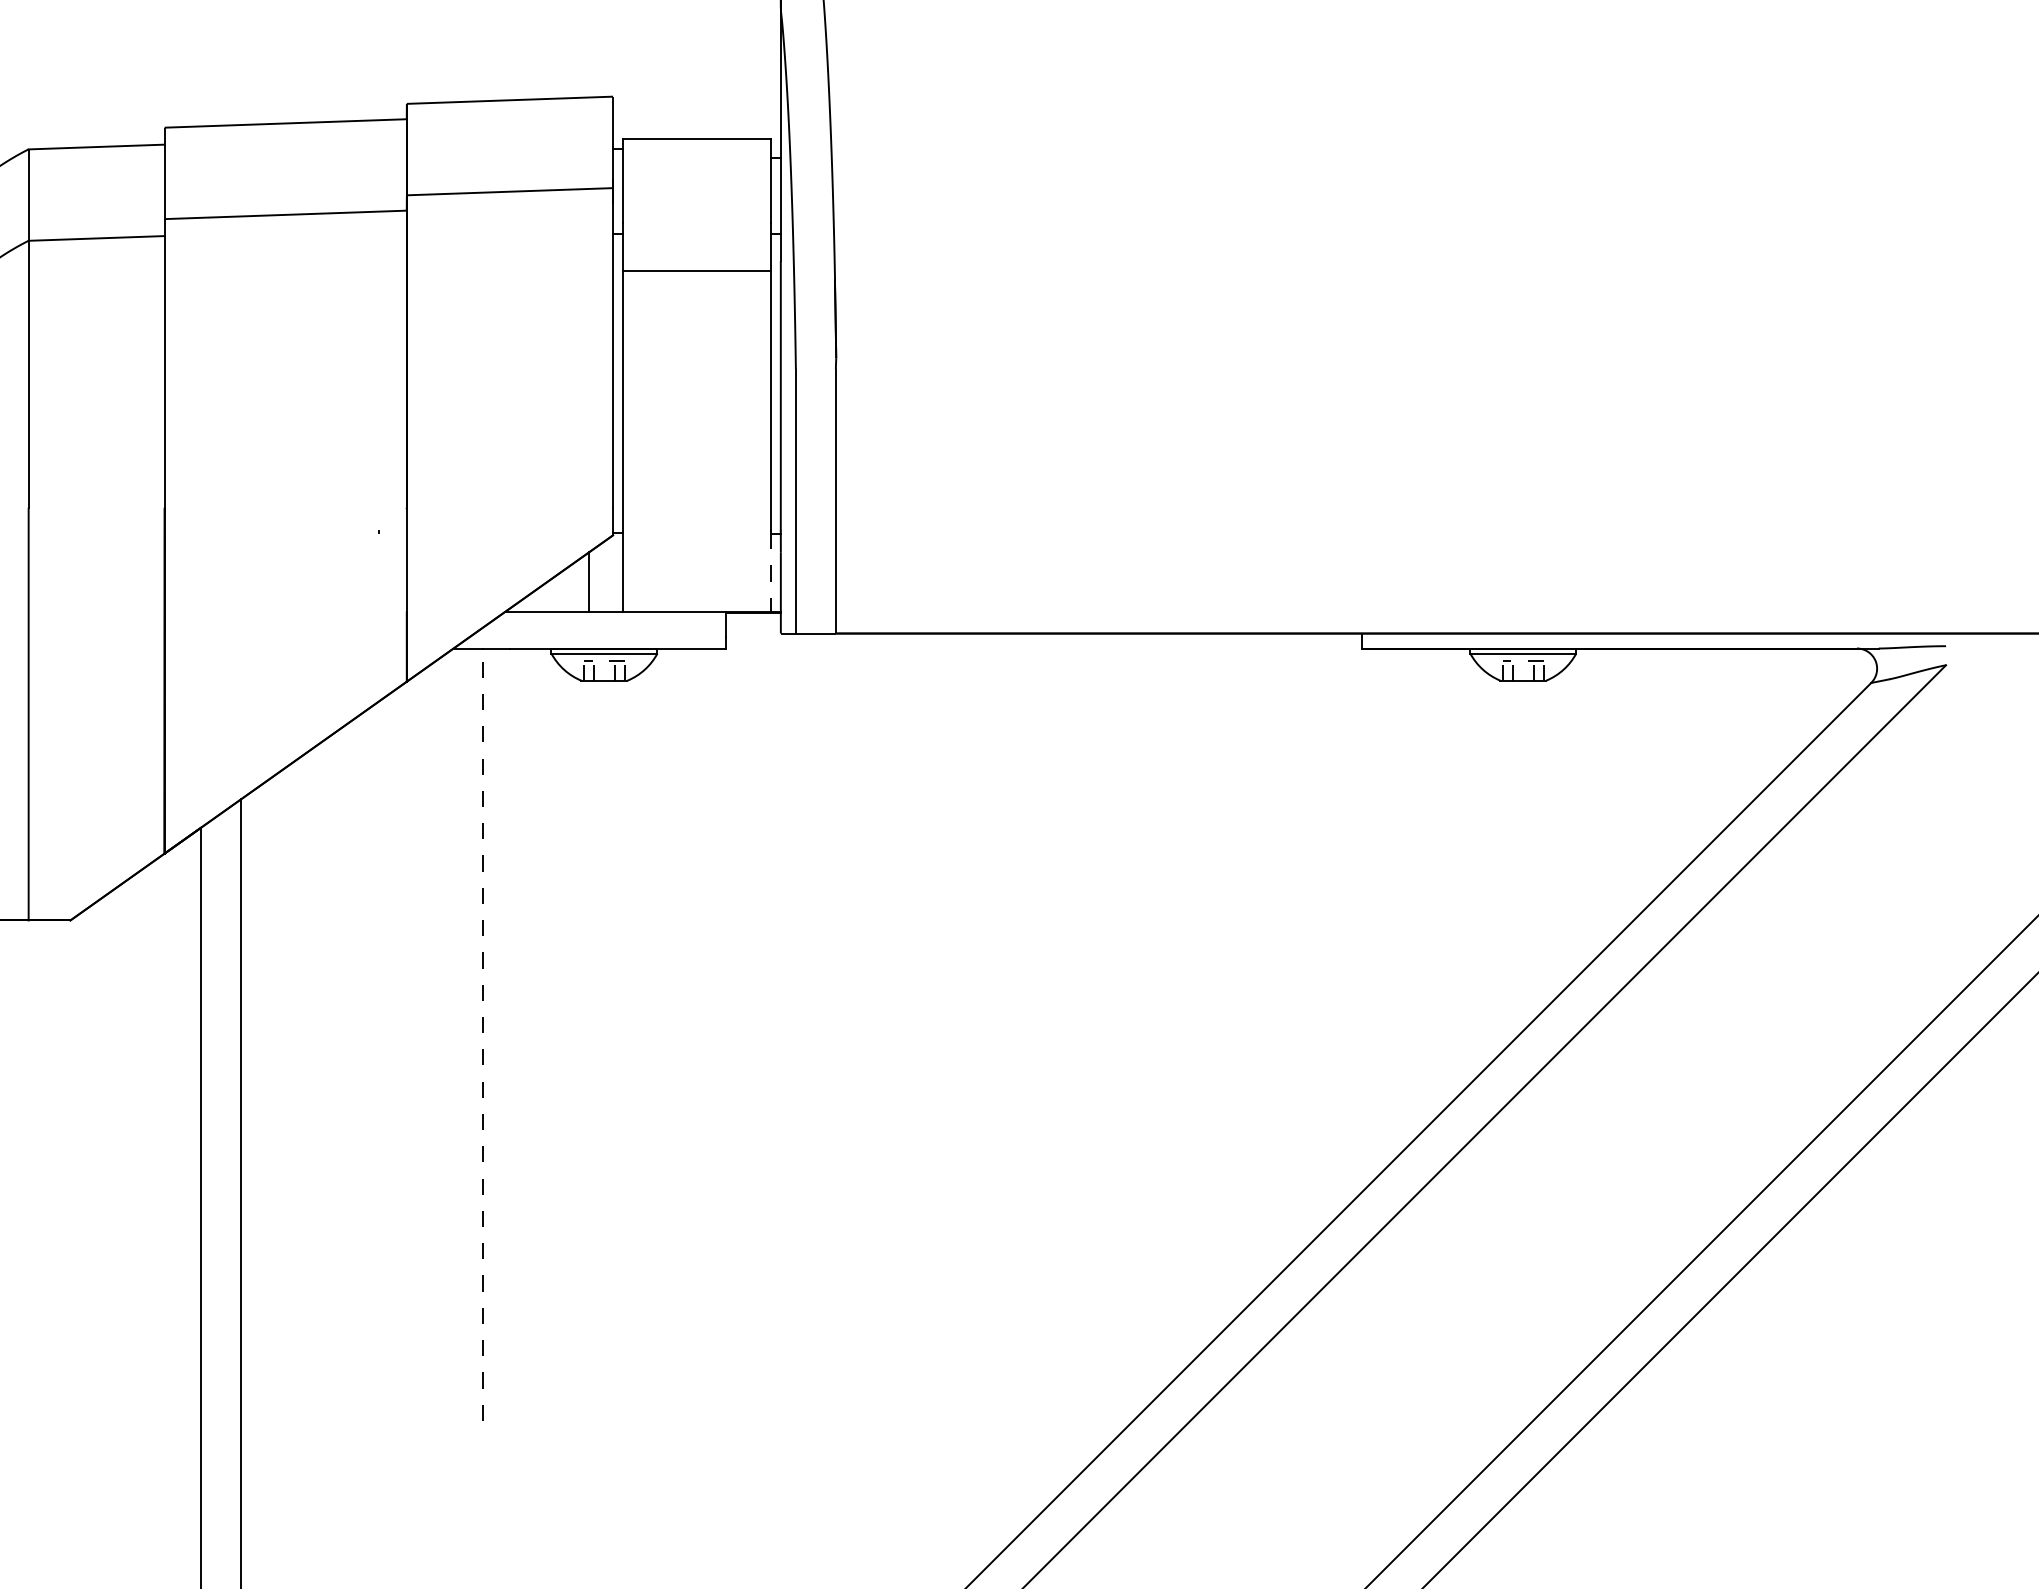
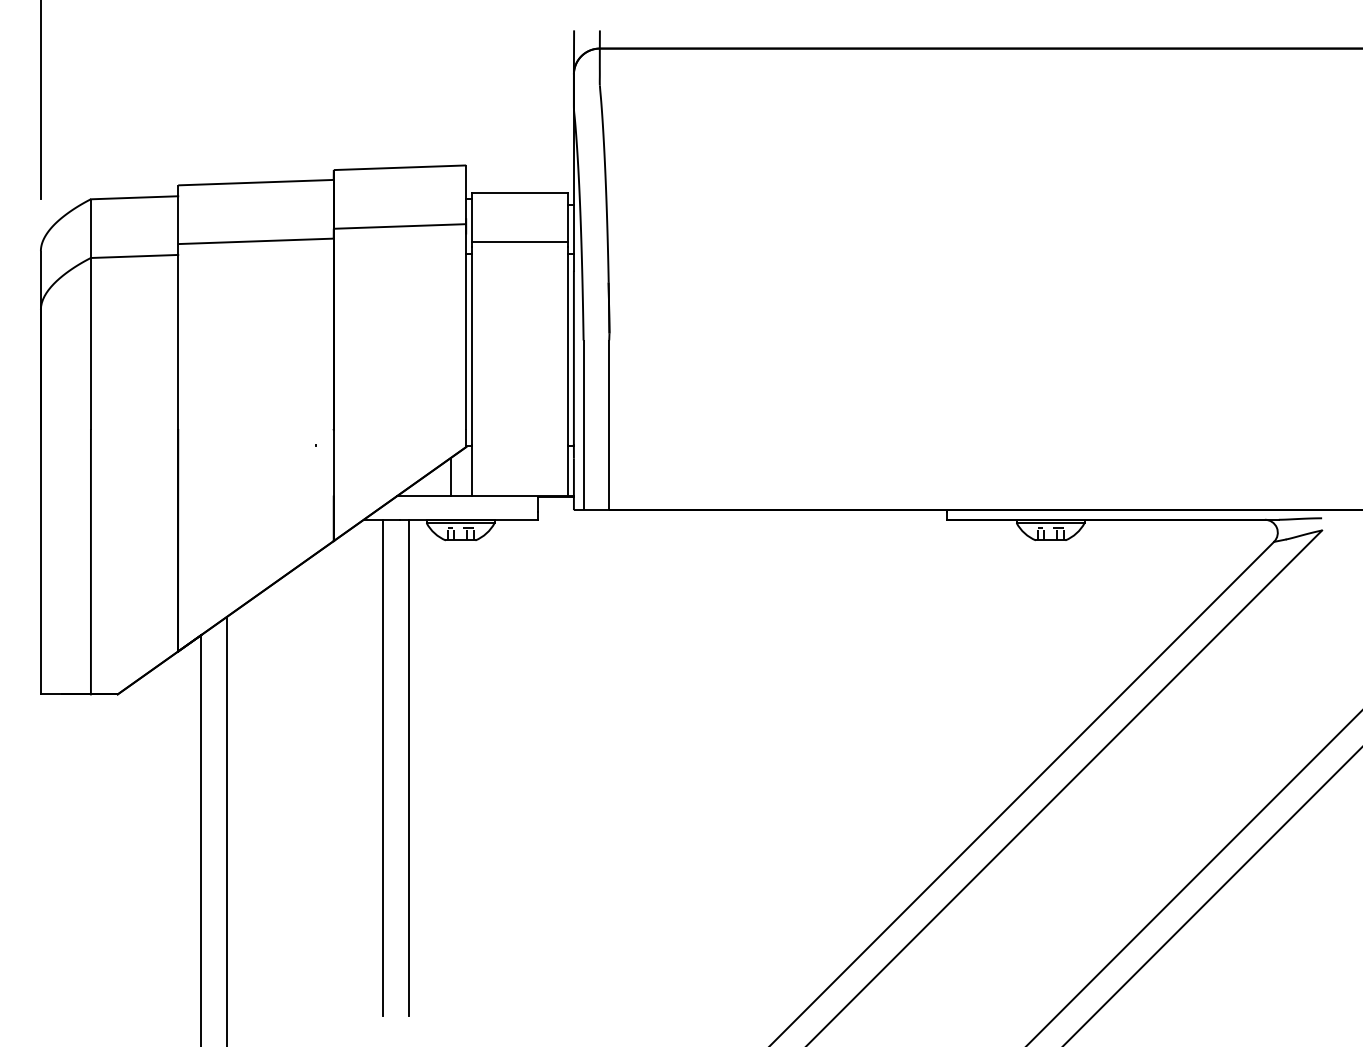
line: (696, 271) -> (519, 241), moved
line: (770, 573) -> (567, 471), dashed -> solid
line: (482, 1034) -> (382, 767), dashed -> solid
line: (523, 1034) -> (408, 767), added

